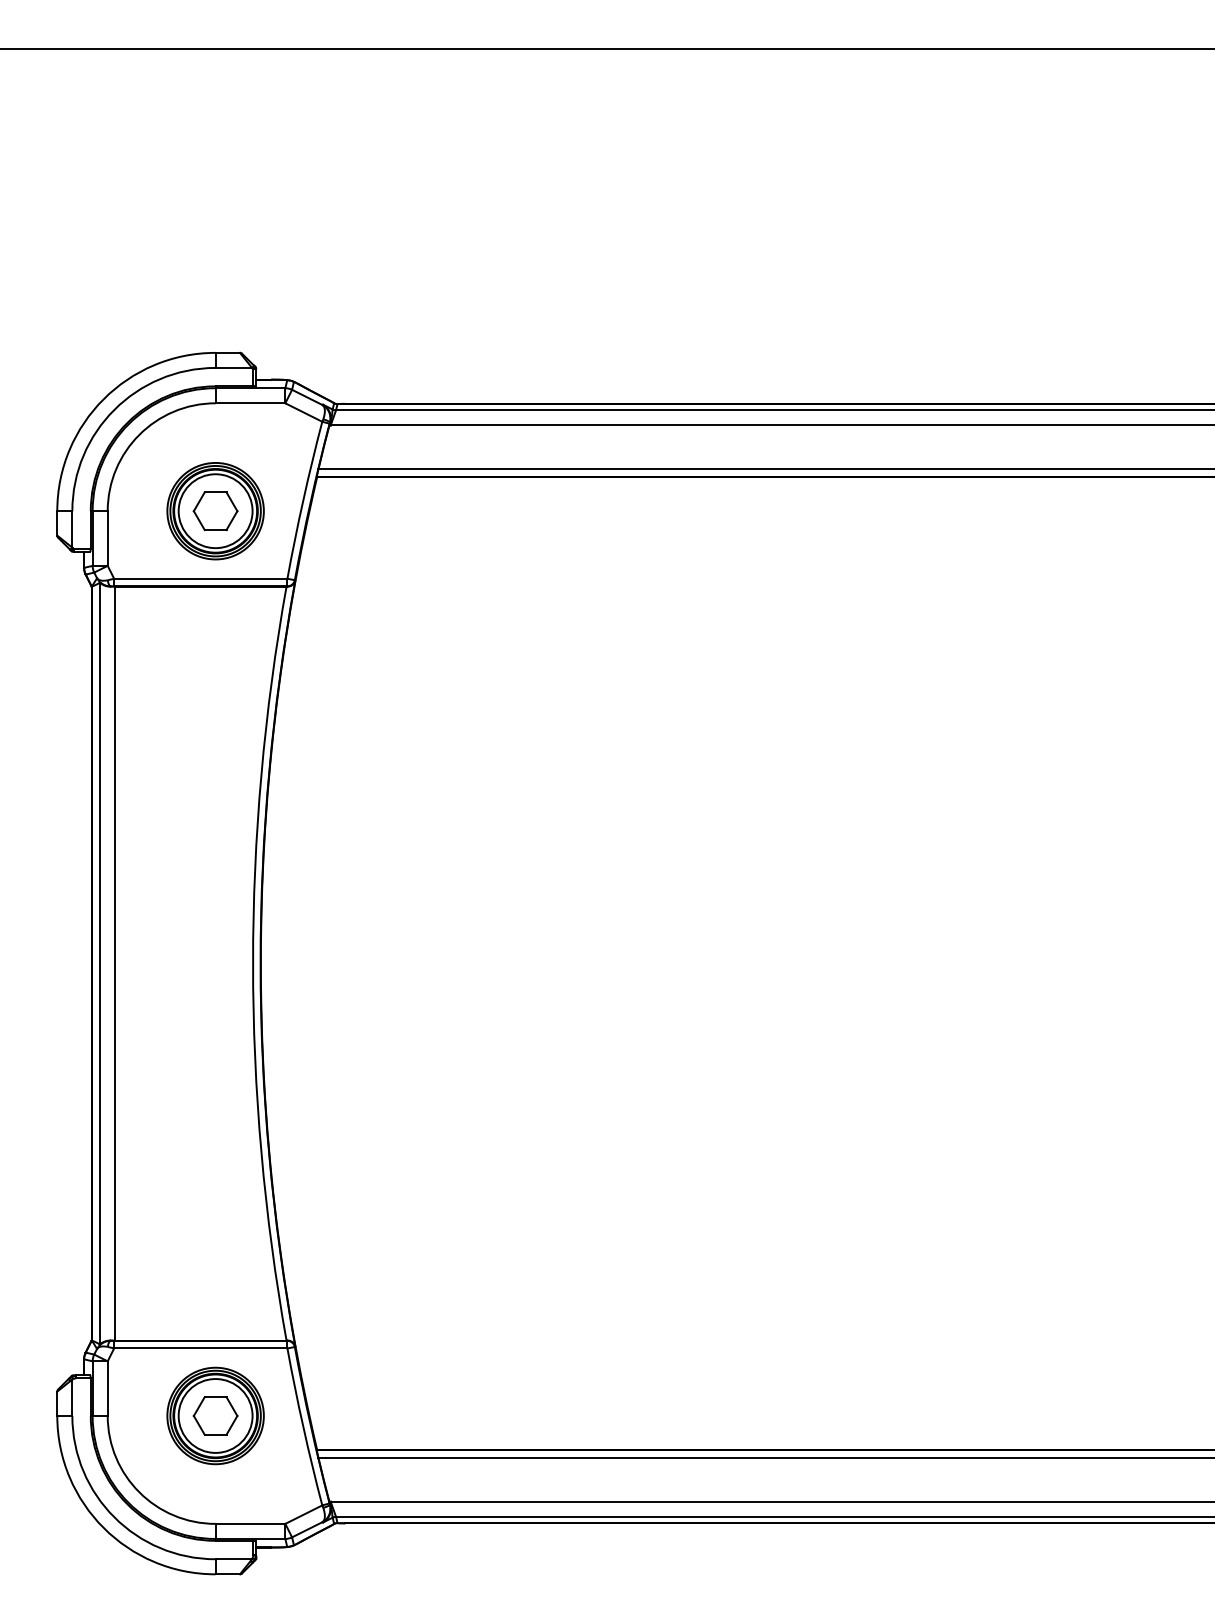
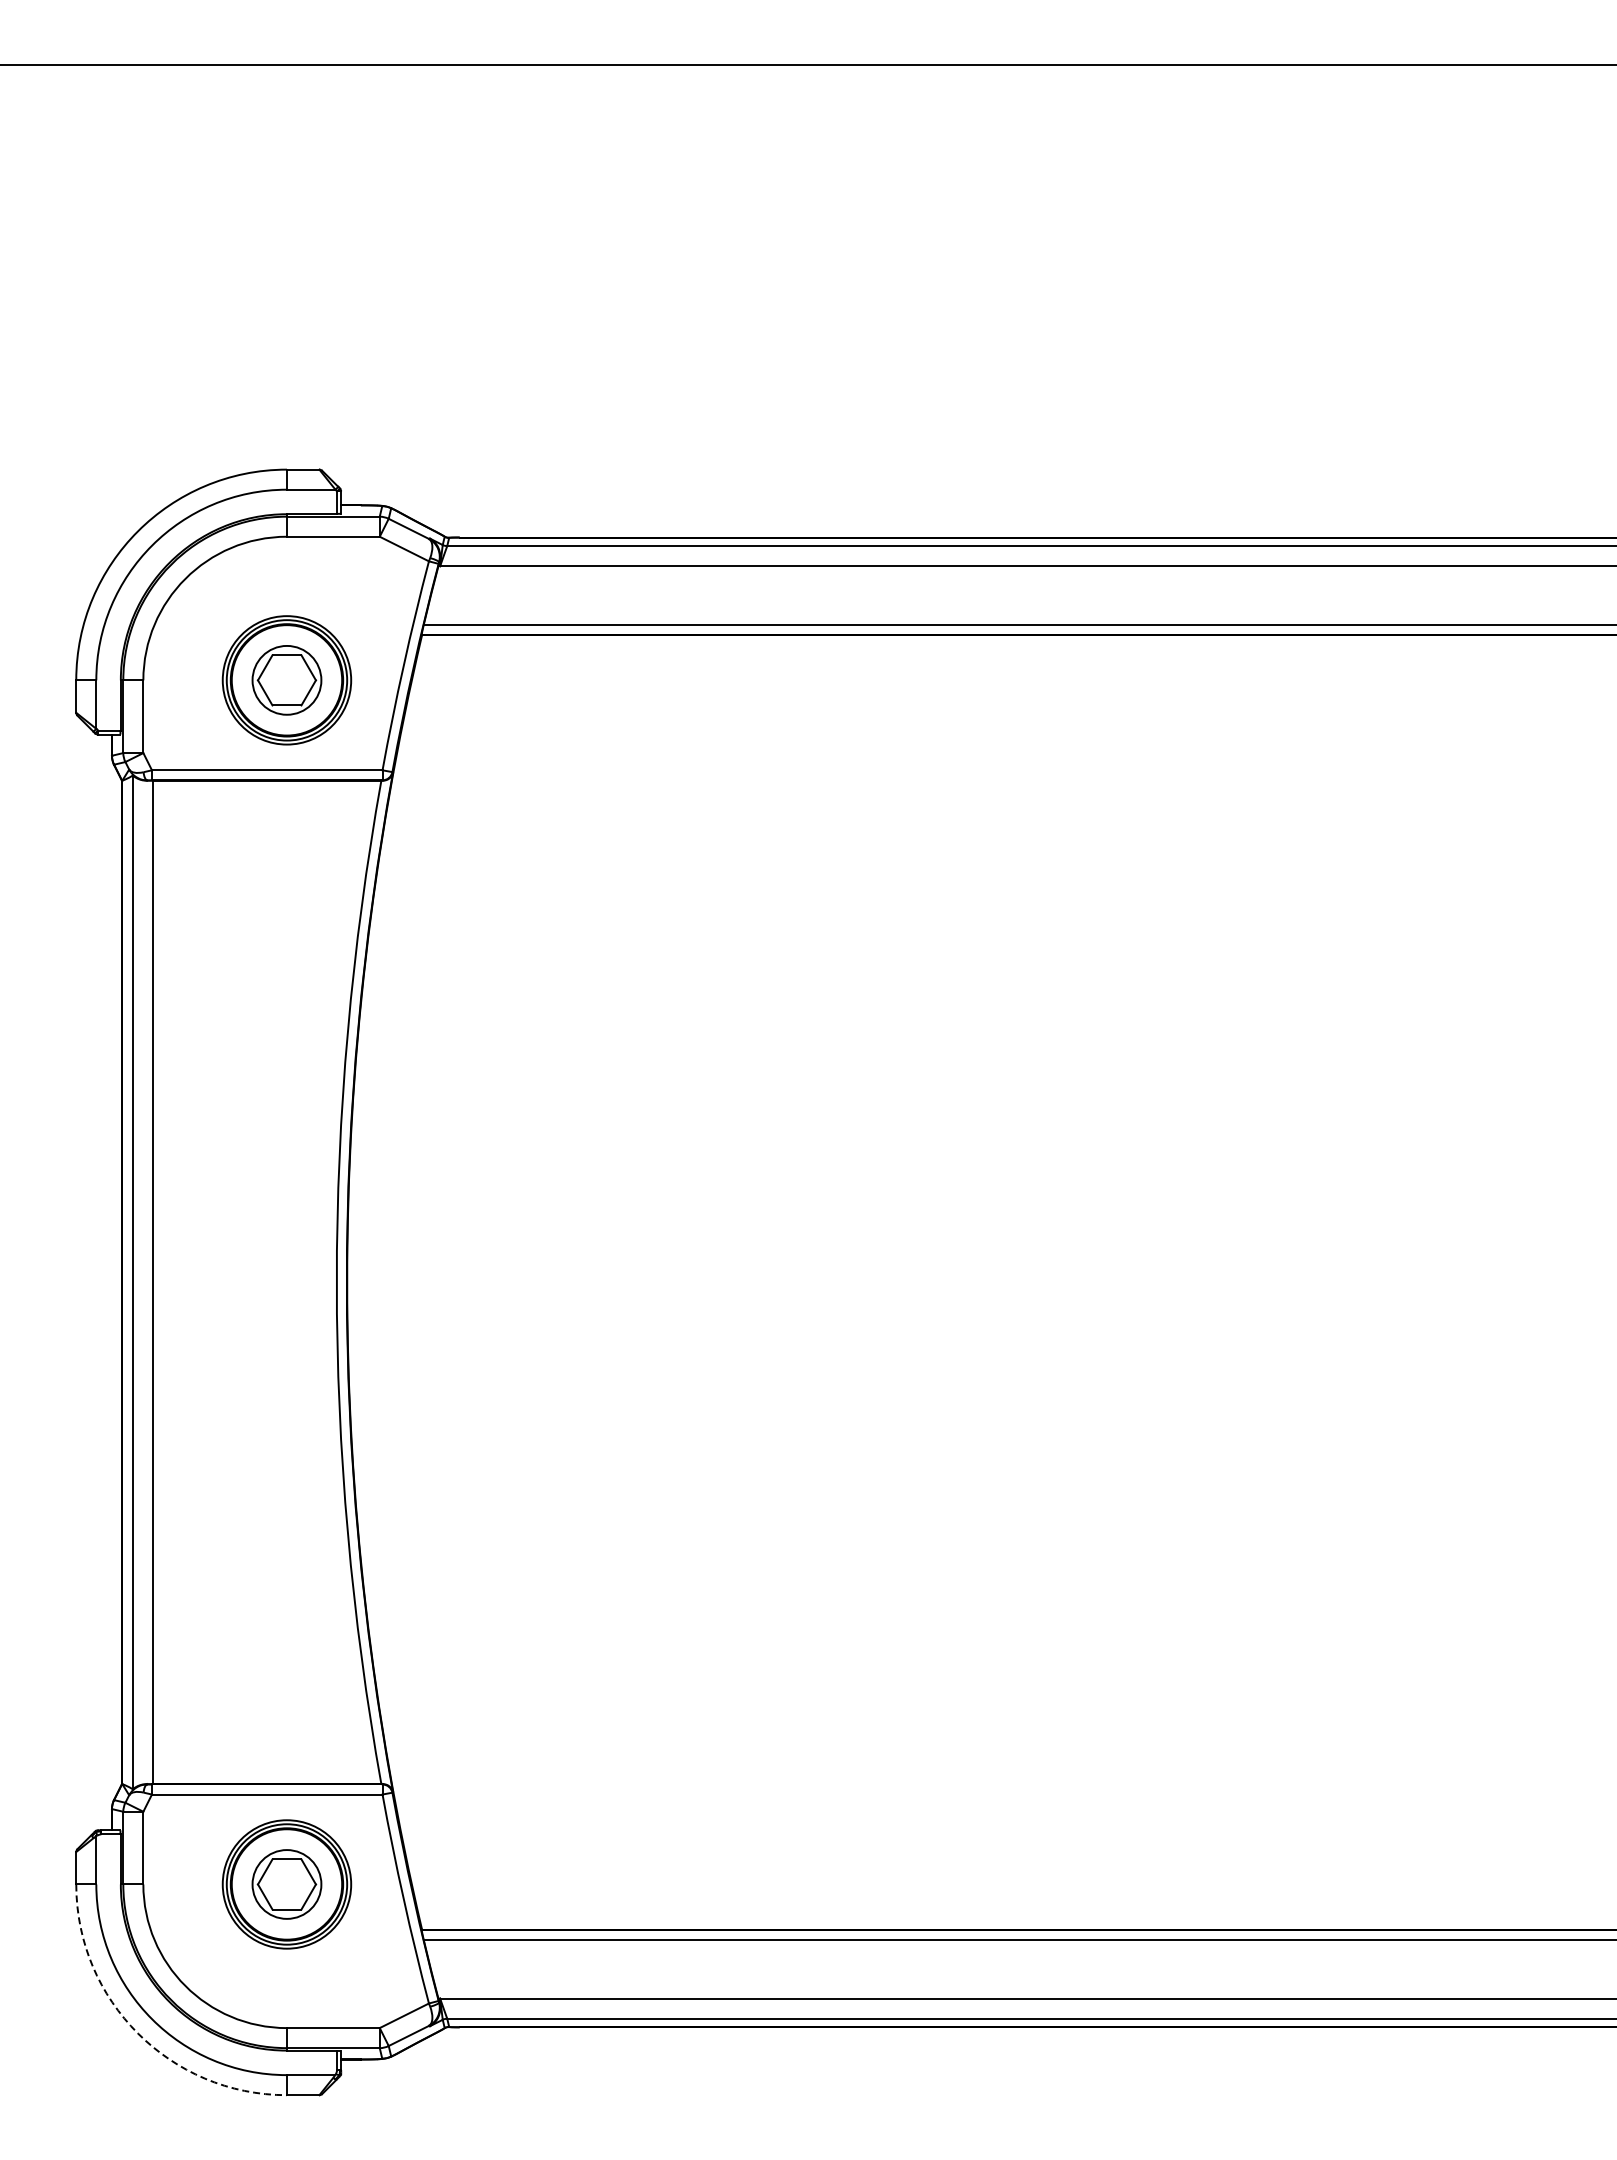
circle: (215, 511) -> (286, 680), size x0.7
circle: (215, 1416) -> (286, 1884), size x0.7
arc: (103, 1527) -> (137, 2033), solid -> dashed

